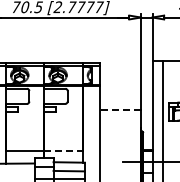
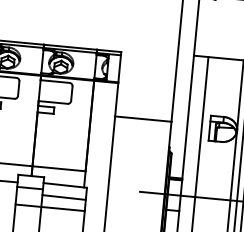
line: (120, 109) -> (143, 118), dashed -> solid
line: (64, 150) -> (60, 168), dashed -> solid

